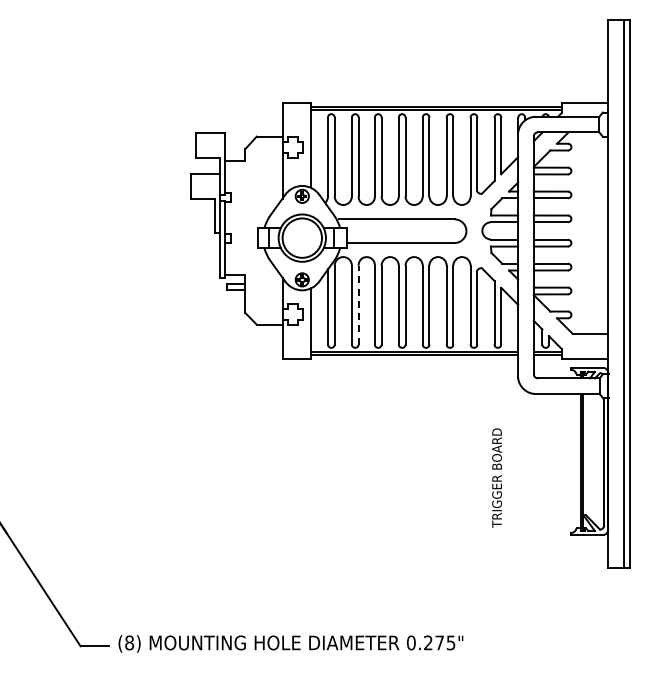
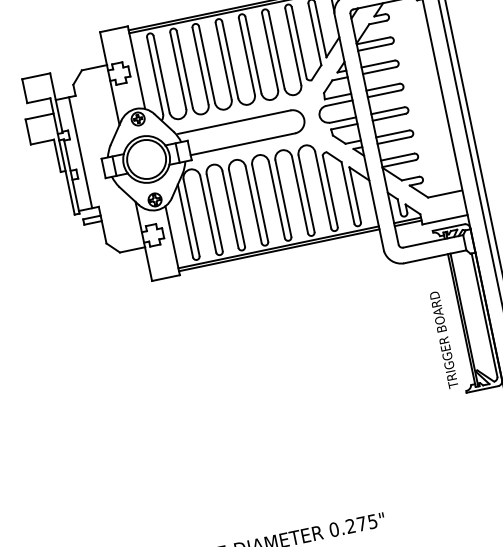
line: (238, 217) -> (80, 152), added
line: (358, 304) -> (214, 212), dashed -> solid
text: (496, 477) -> (443, 339), moved

